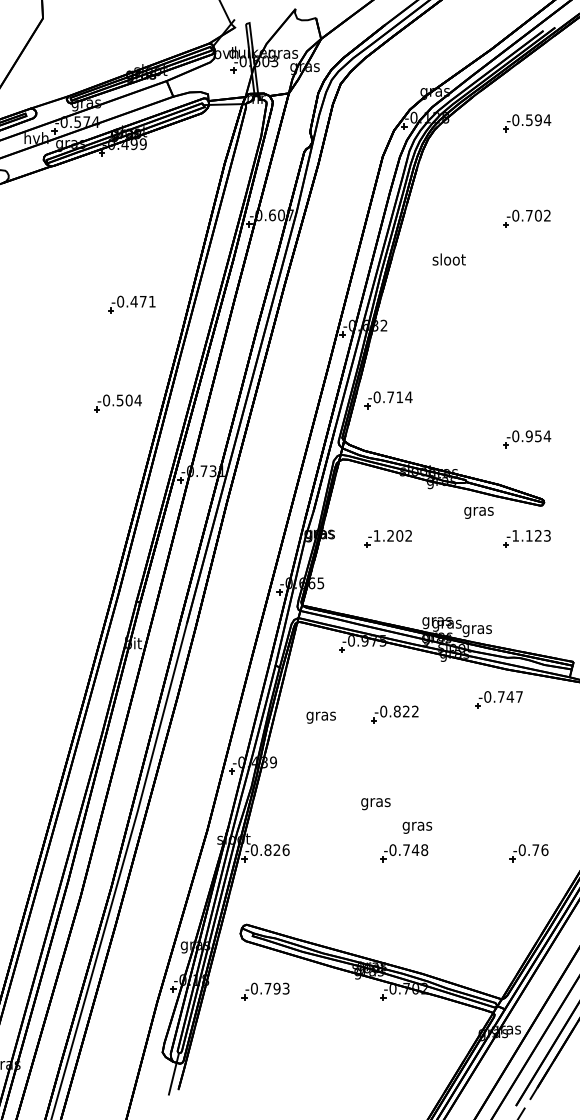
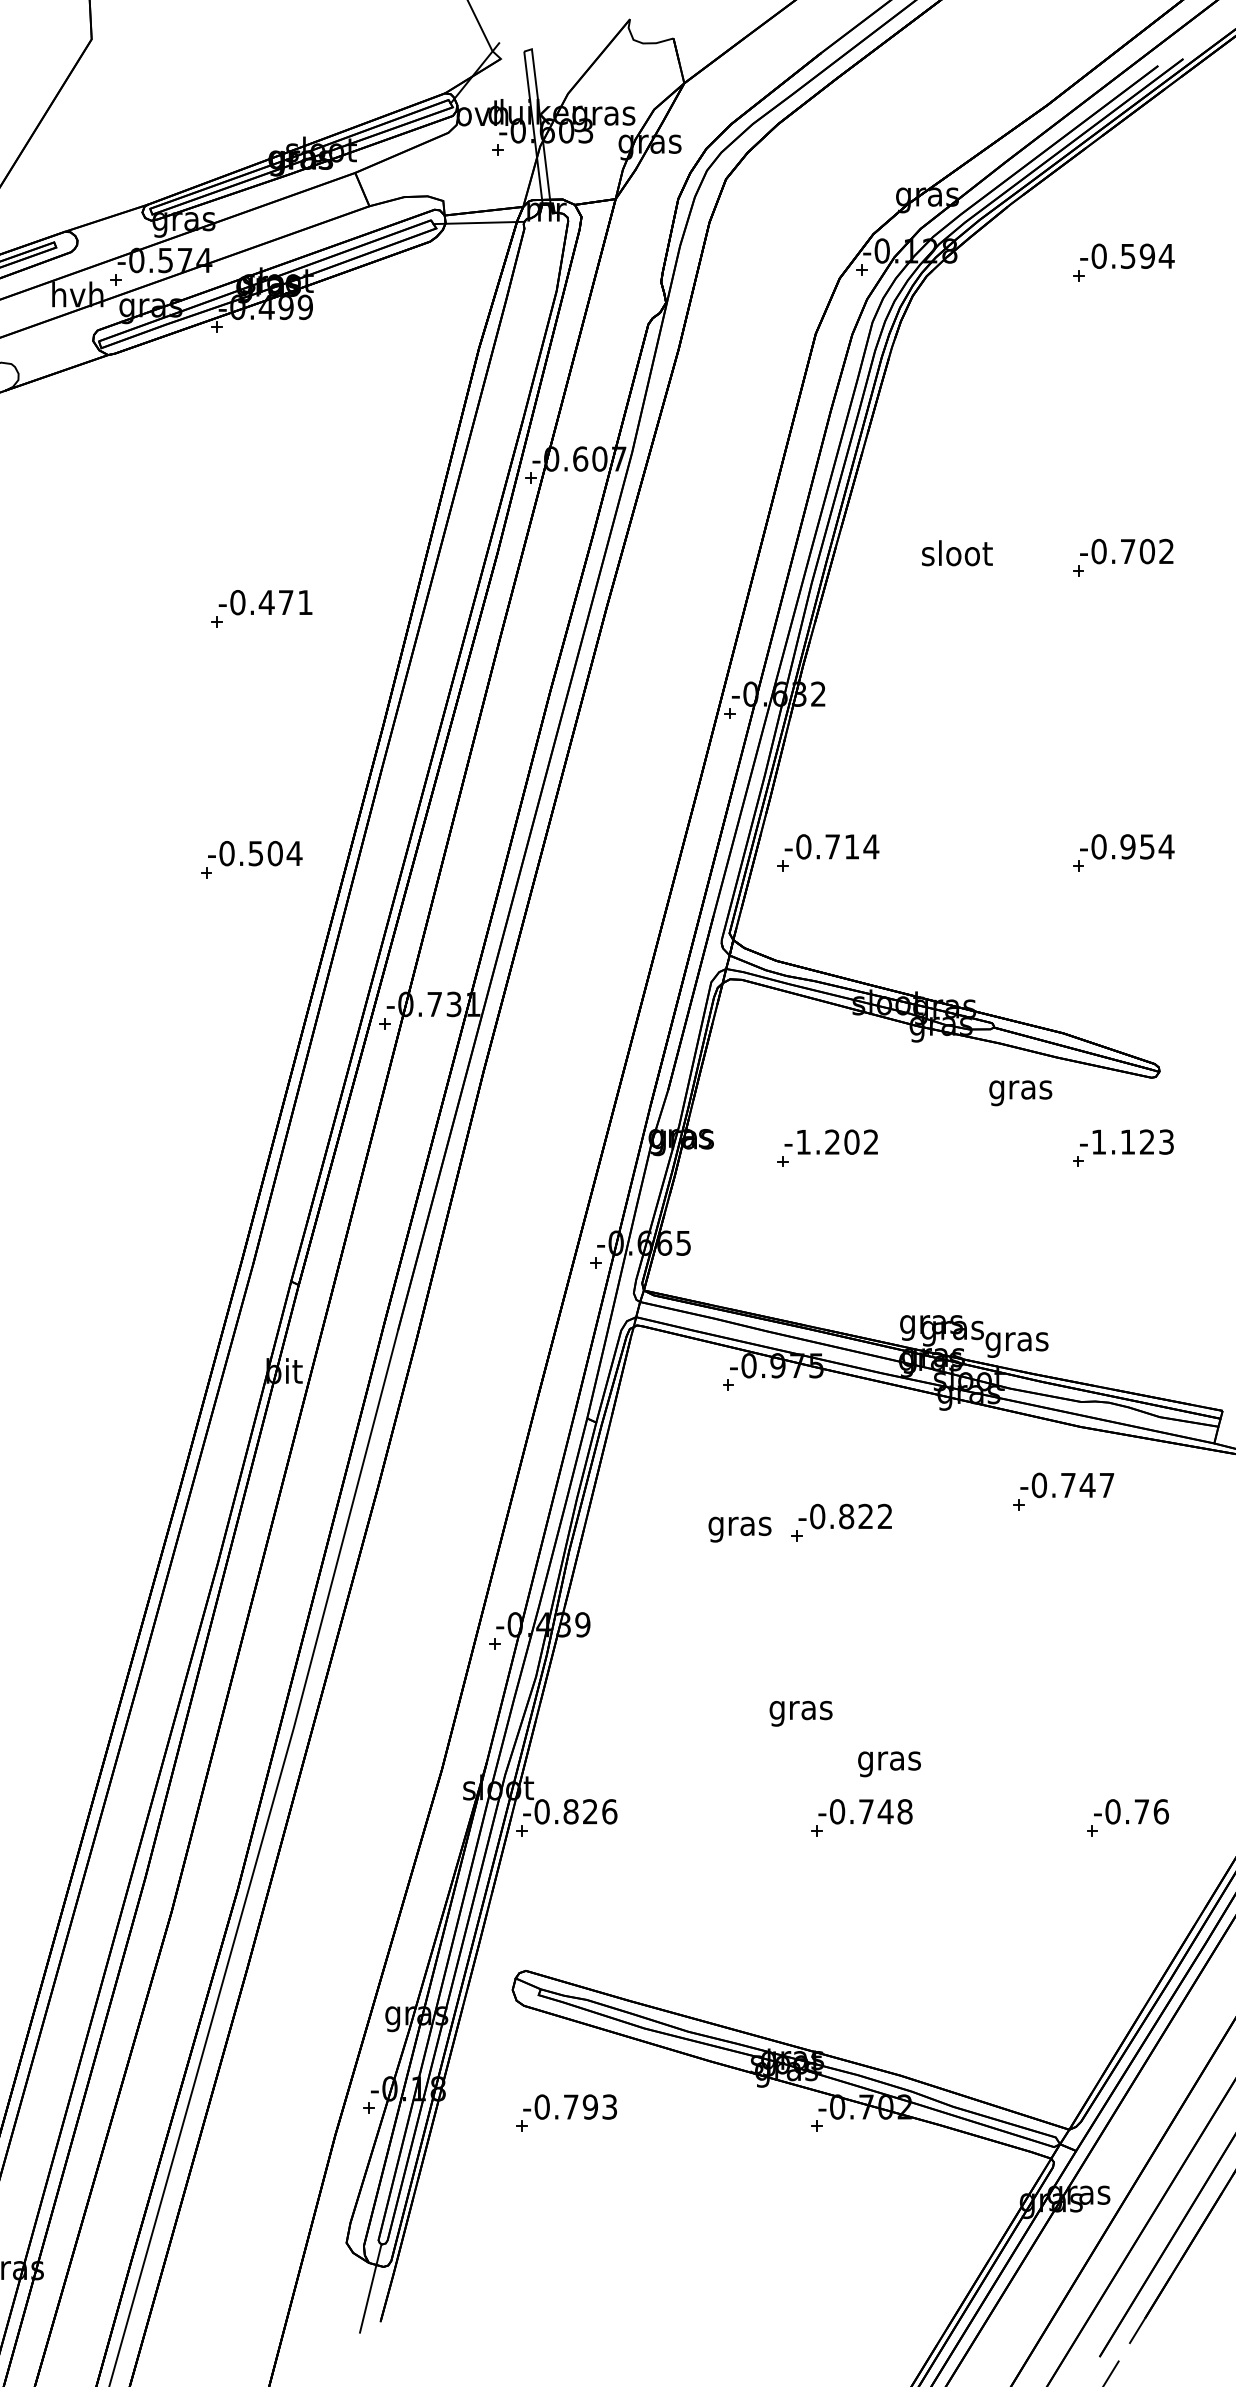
part: (526, 218) -> (1121, 557), moved
part: (131, 304) -> (261, 608), moved
part: (527, 439) -> (1124, 853), moved
text: (320, 717) -> (738, 1529), moved

